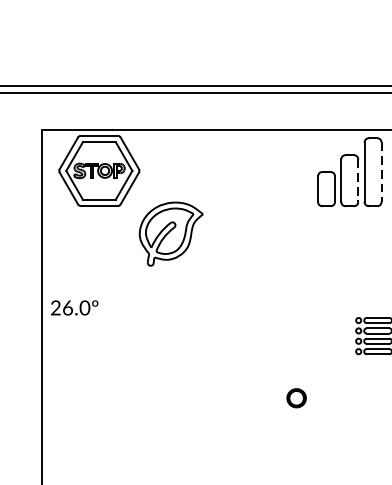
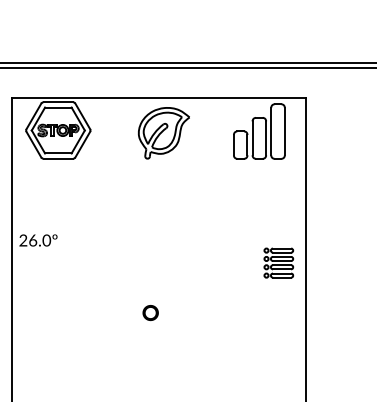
line: (381, 172) -> (284, 131), dashed -> solid
line: (358, 180) -> (266, 138), dashed -> solid
part: (170, 234) -> (163, 133), moved
text: (296, 398) -> (150, 313), moved

